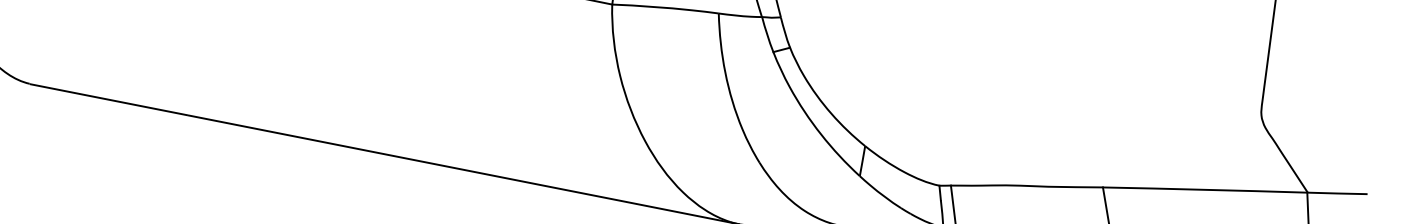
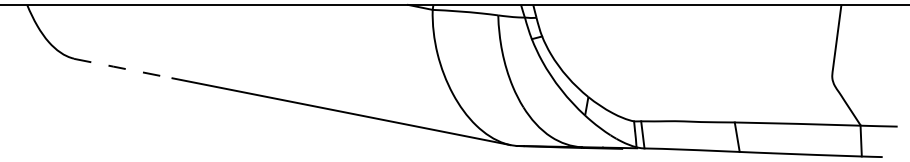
line: (108, 99) -> (122, 68), solid -> dashed

